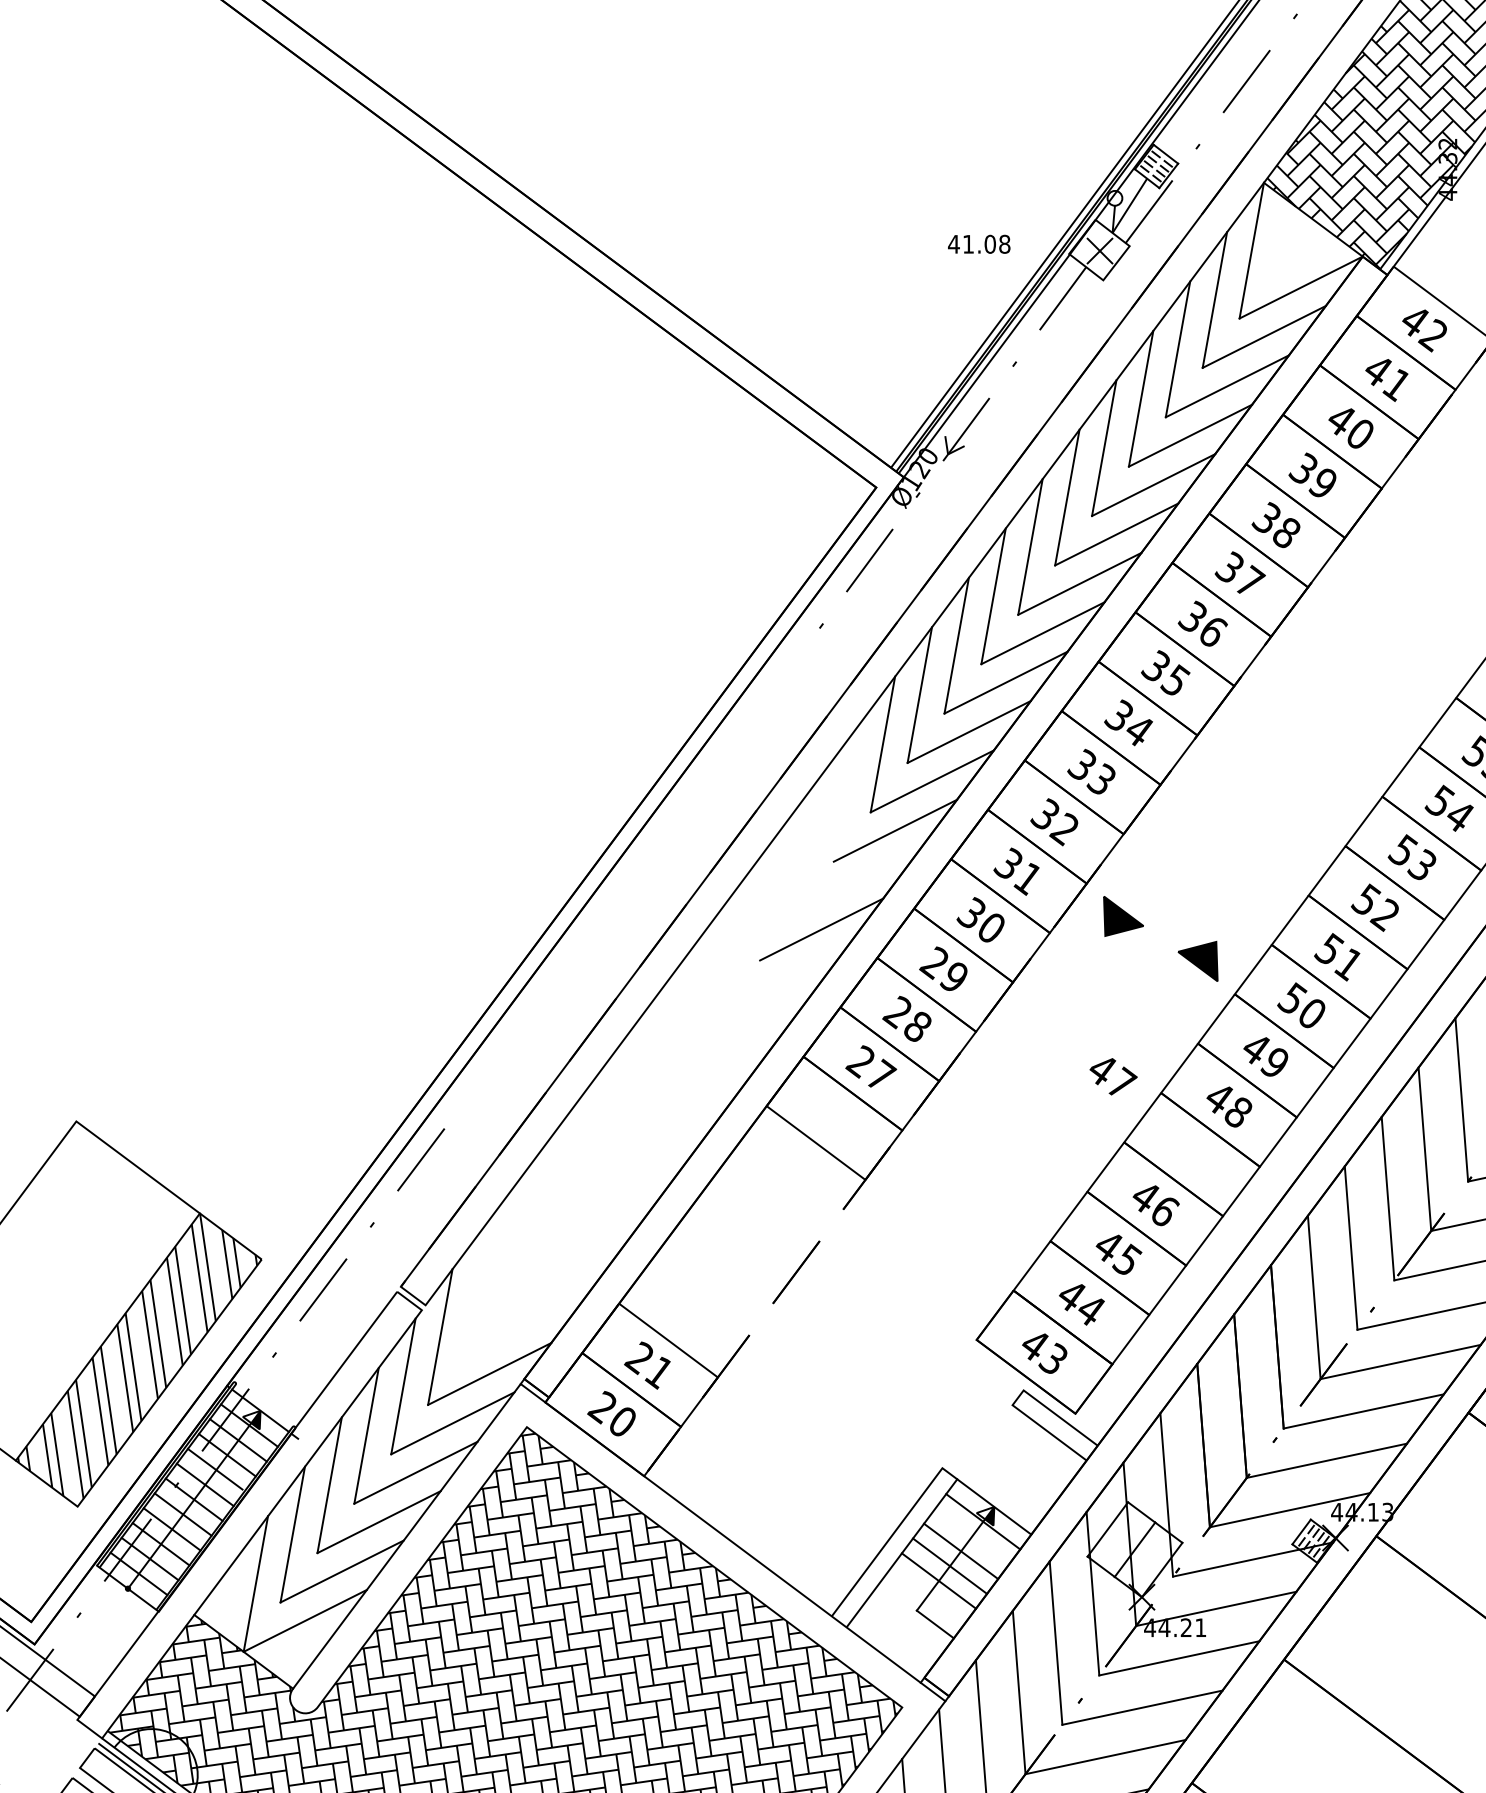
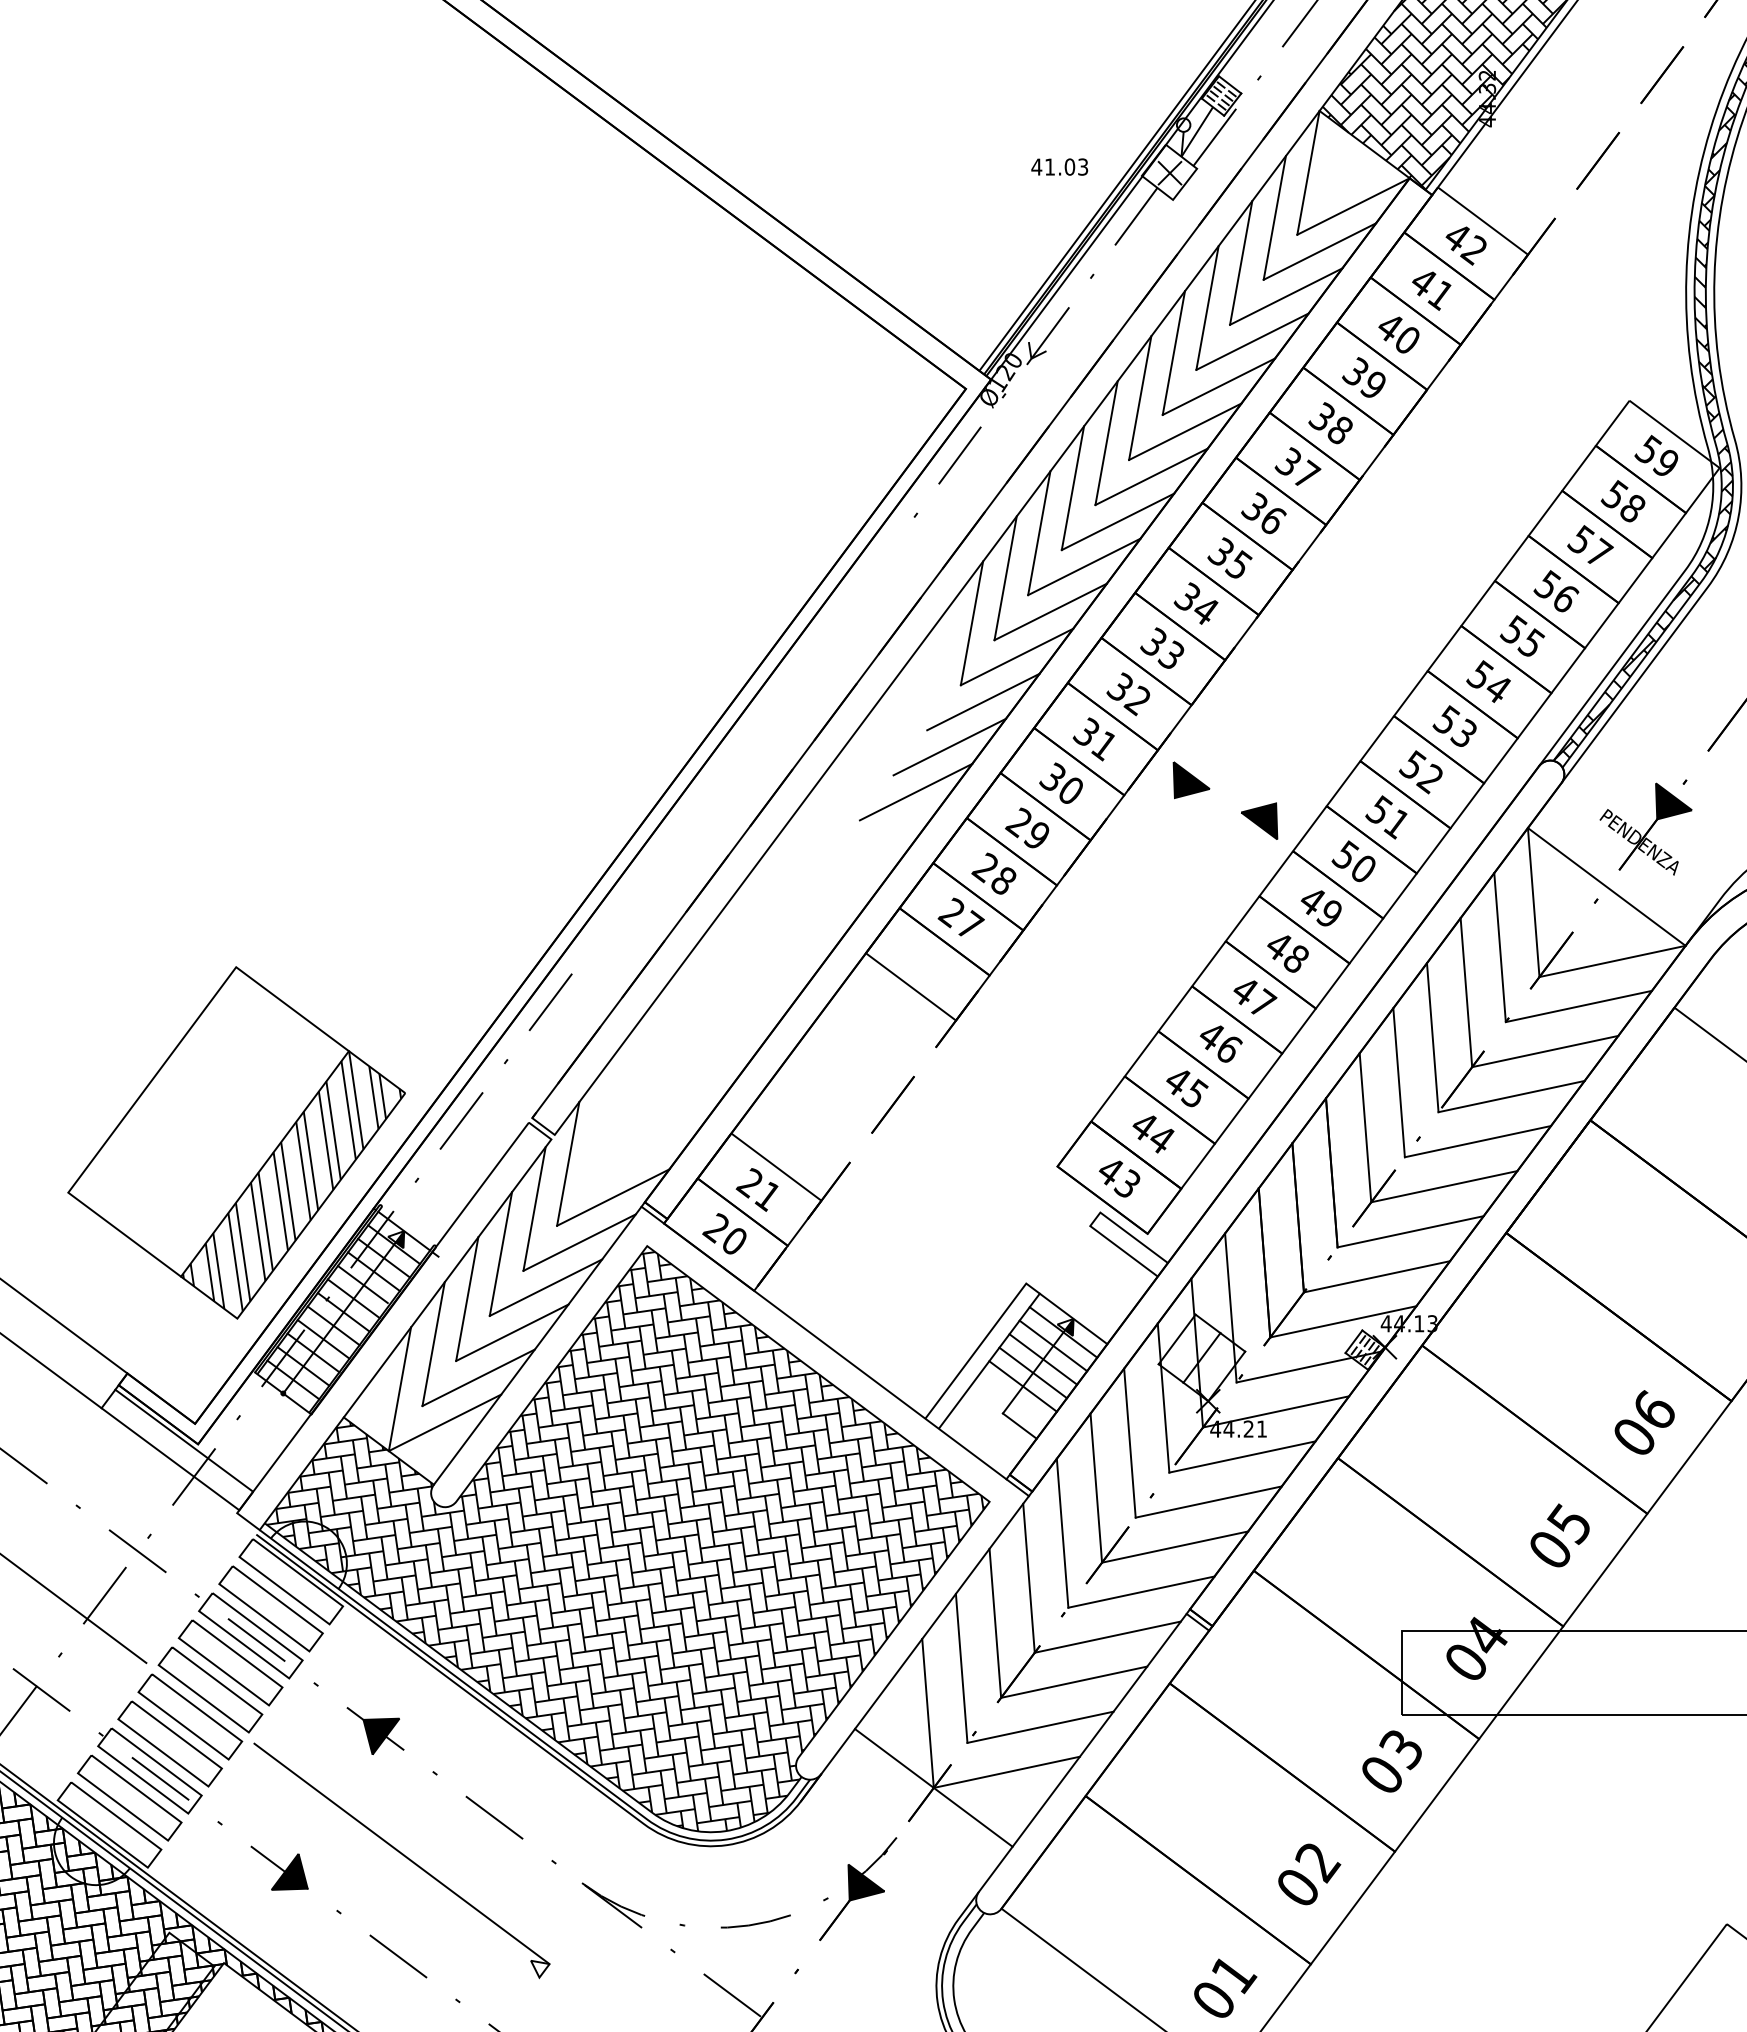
text: (1005, 243) -> (1083, 166), 41.08 -> 41.03
line: (858, 879) -> (949, 746), added
text: (1113, 1076) -> (1255, 997), moved
line: (972, 1536) -> (1053, 1345), added

